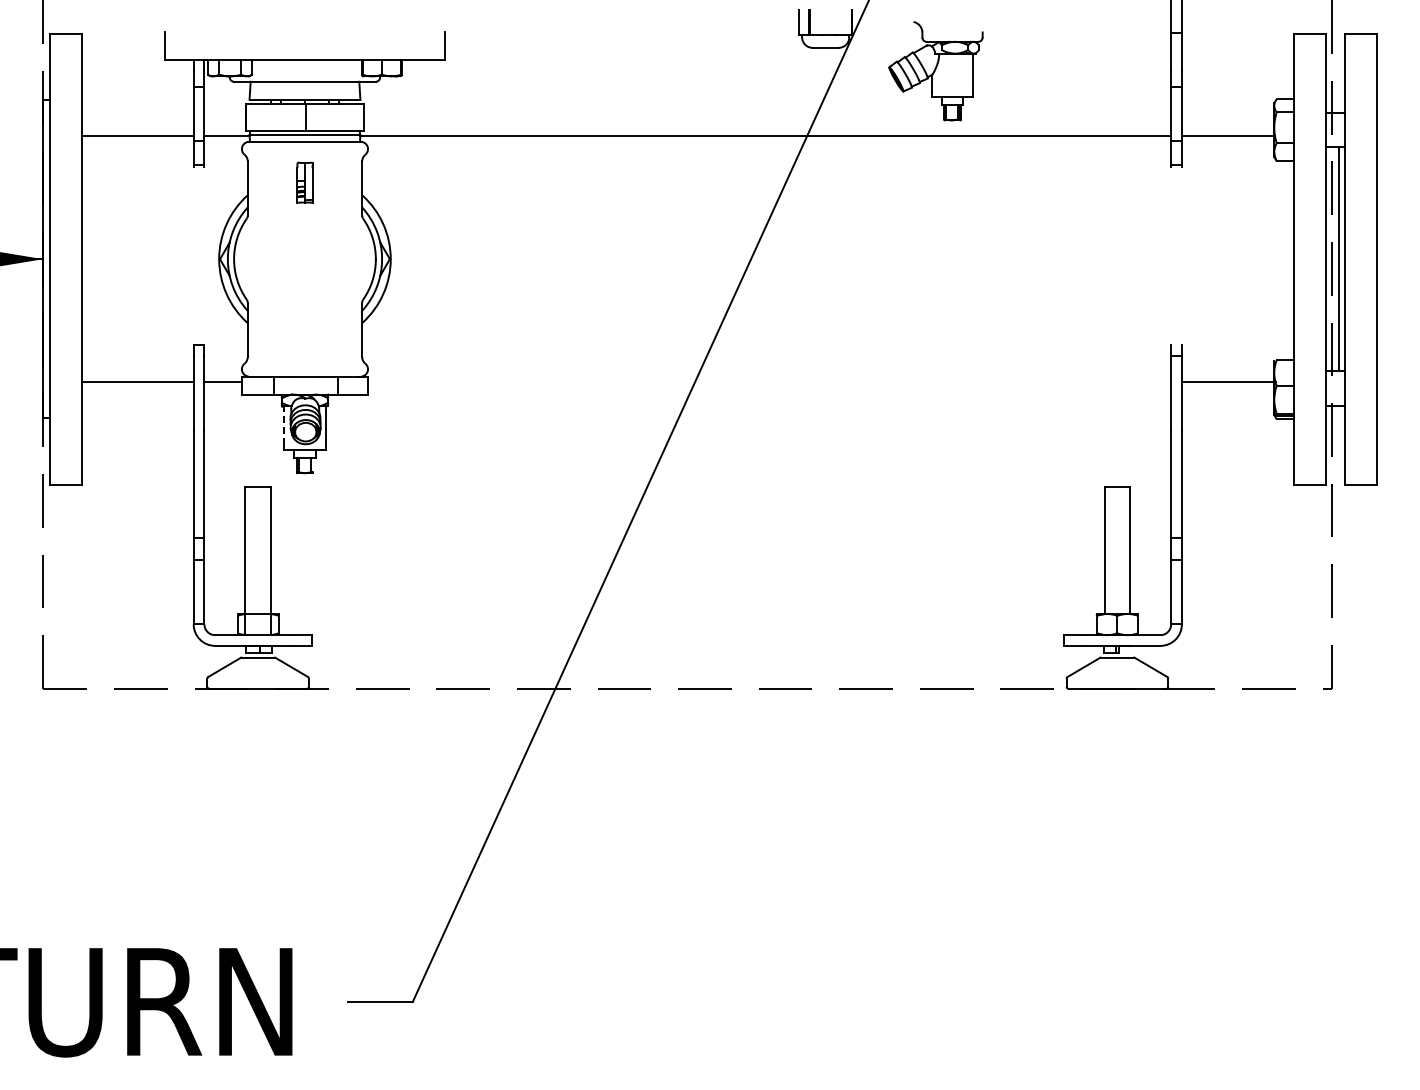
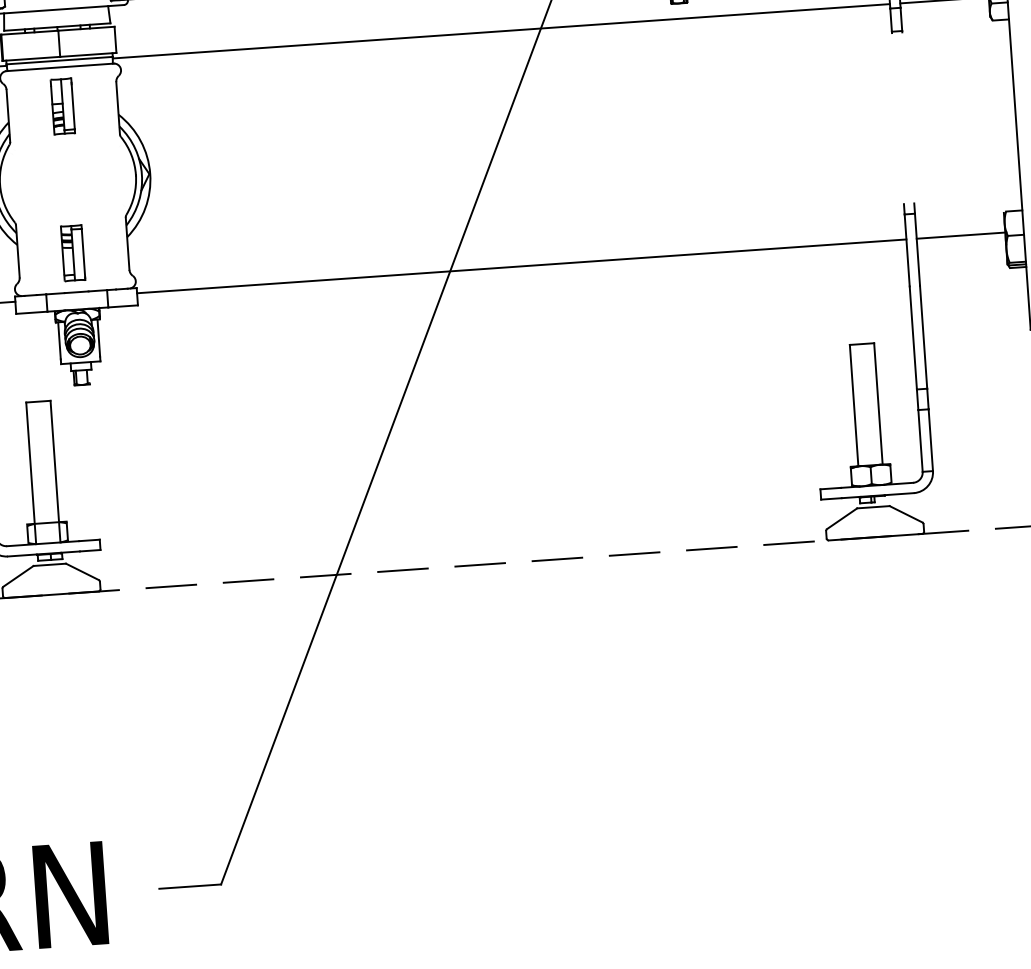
part: (304, 182) -> (62, 106), size x1.43
part: (304, 335) -> (72, 253), added
line: (769, 381) -> (521, 265), added
line: (284, 425) -> (59, 340), dashed -> solid

